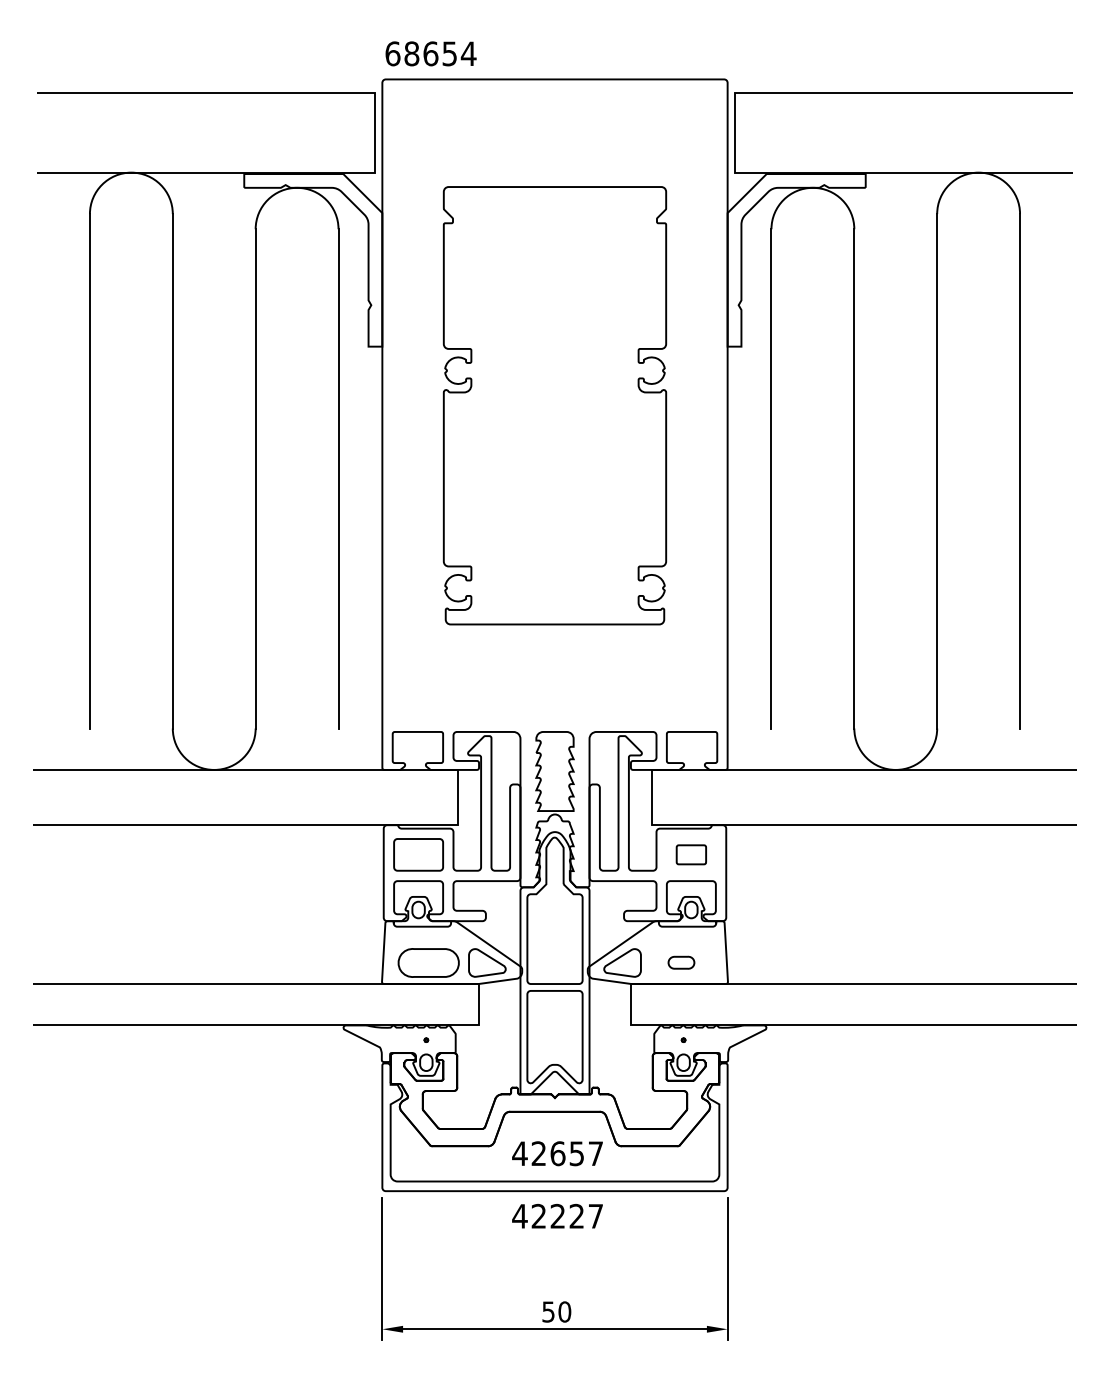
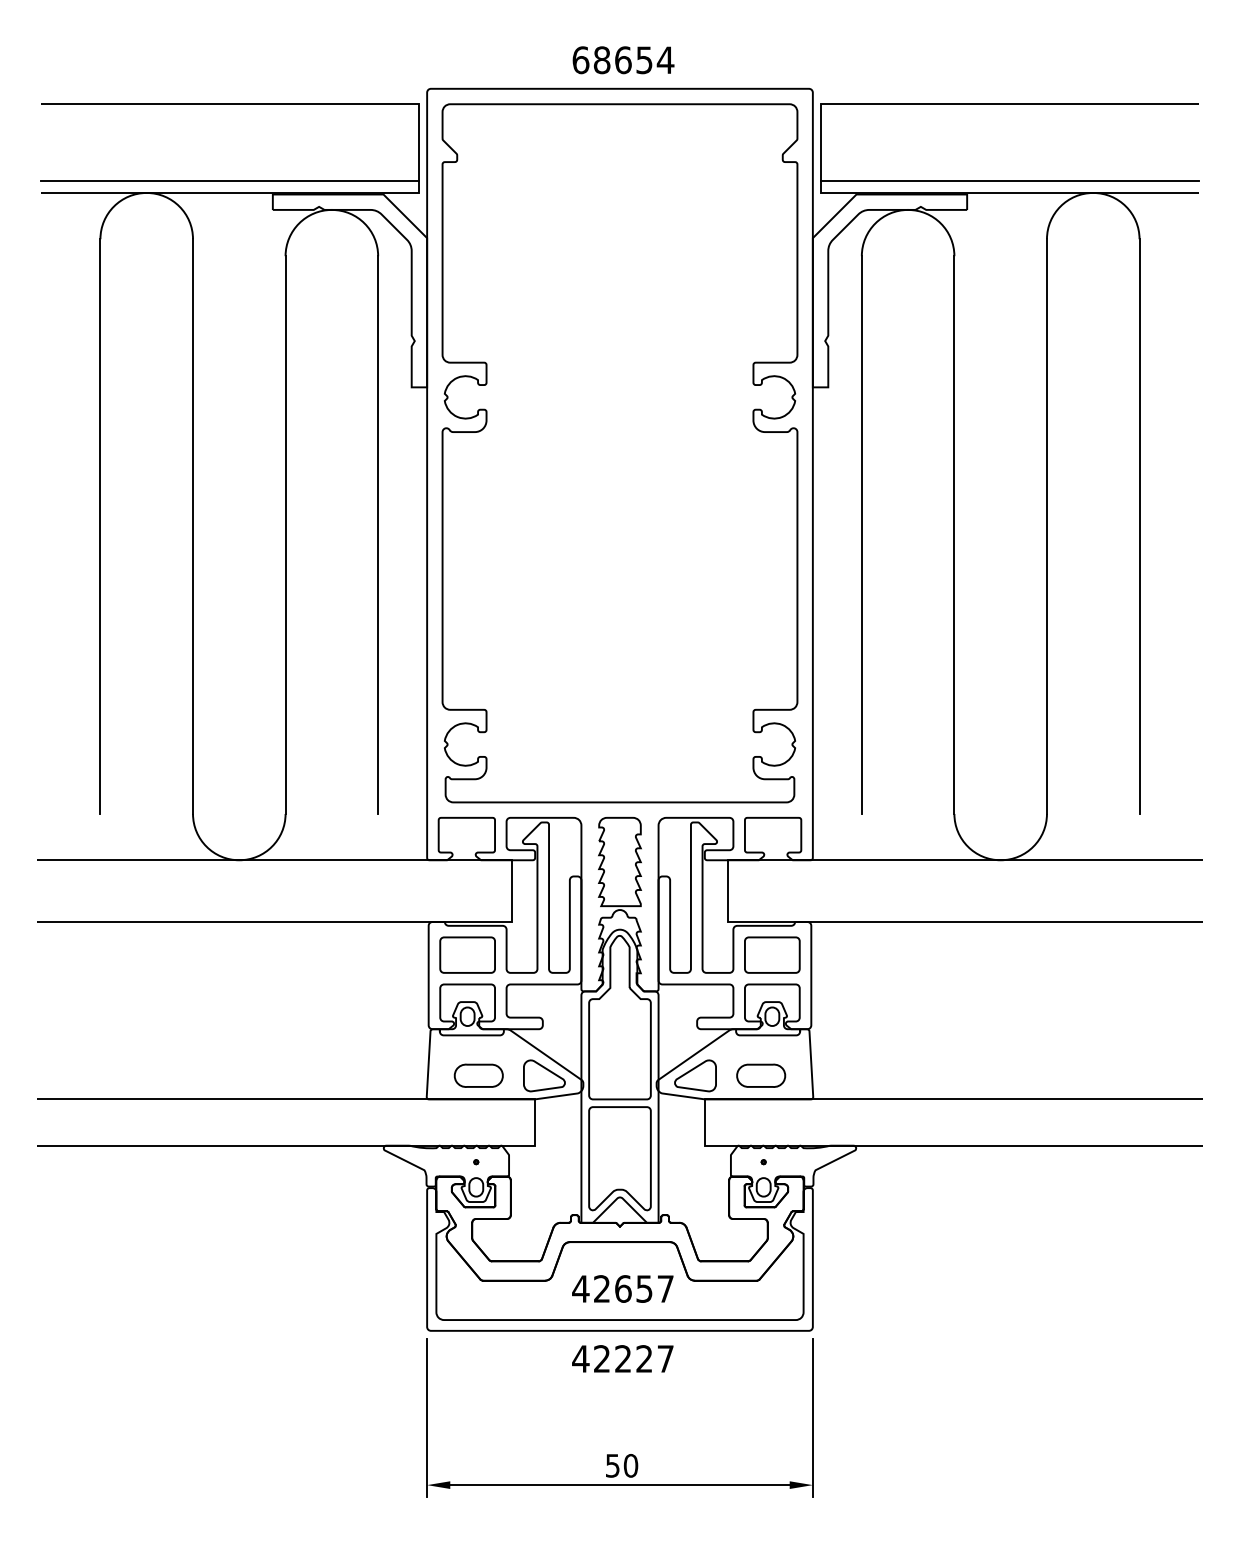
text: (431, 54) -> (623, 60), moved
line: (206, 162) -> (230, 181), added
line: (903, 162) -> (1009, 181), added
part: (554, 405) -> (619, 453), size x1.43
part: (691, 854) -> (772, 954), size x1.67
part: (428, 962) -> (478, 1075), size x0.71
part: (681, 962) -> (761, 1075), size x1.67

